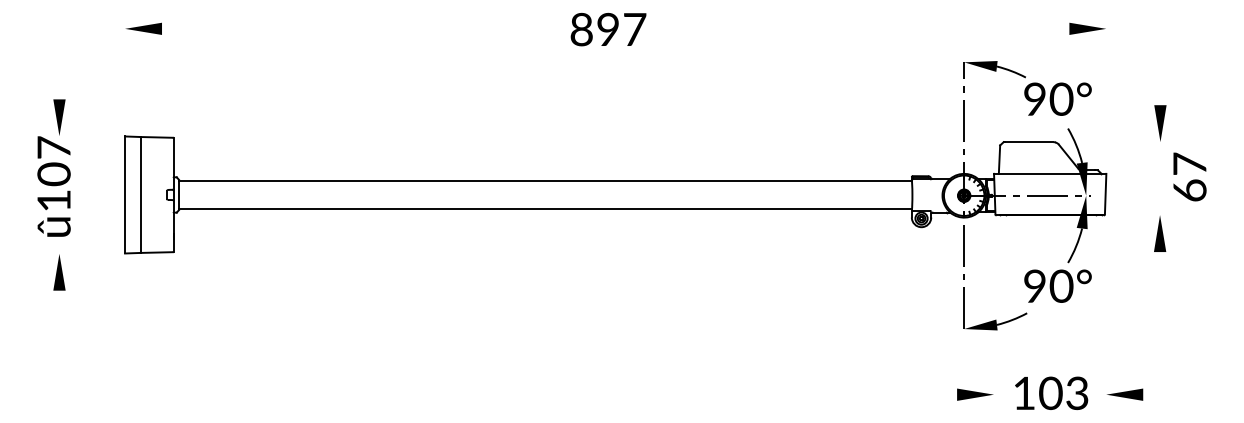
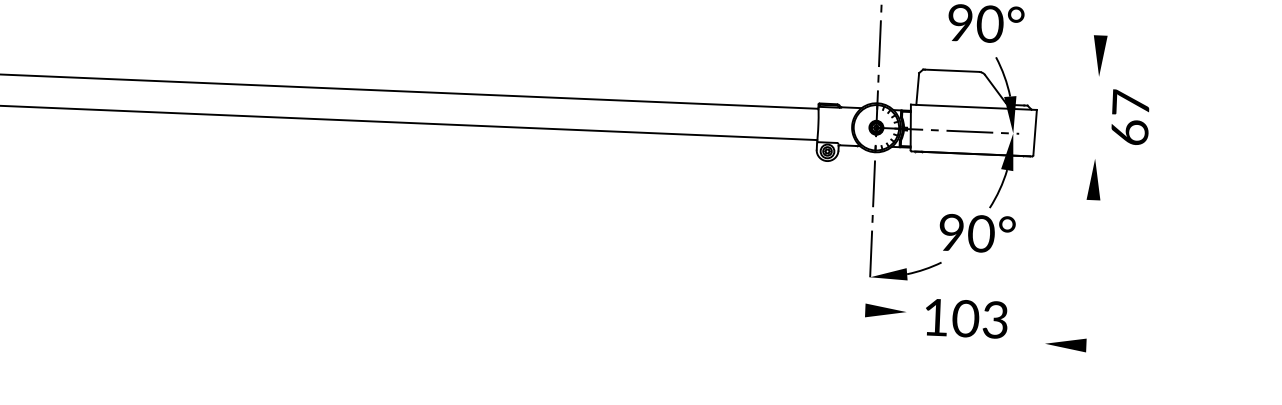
text: (1051, 392) -> (966, 317), moved
part: (975, 394) -> (885, 311), moved
part: (1125, 394) -> (1066, 344), moved

